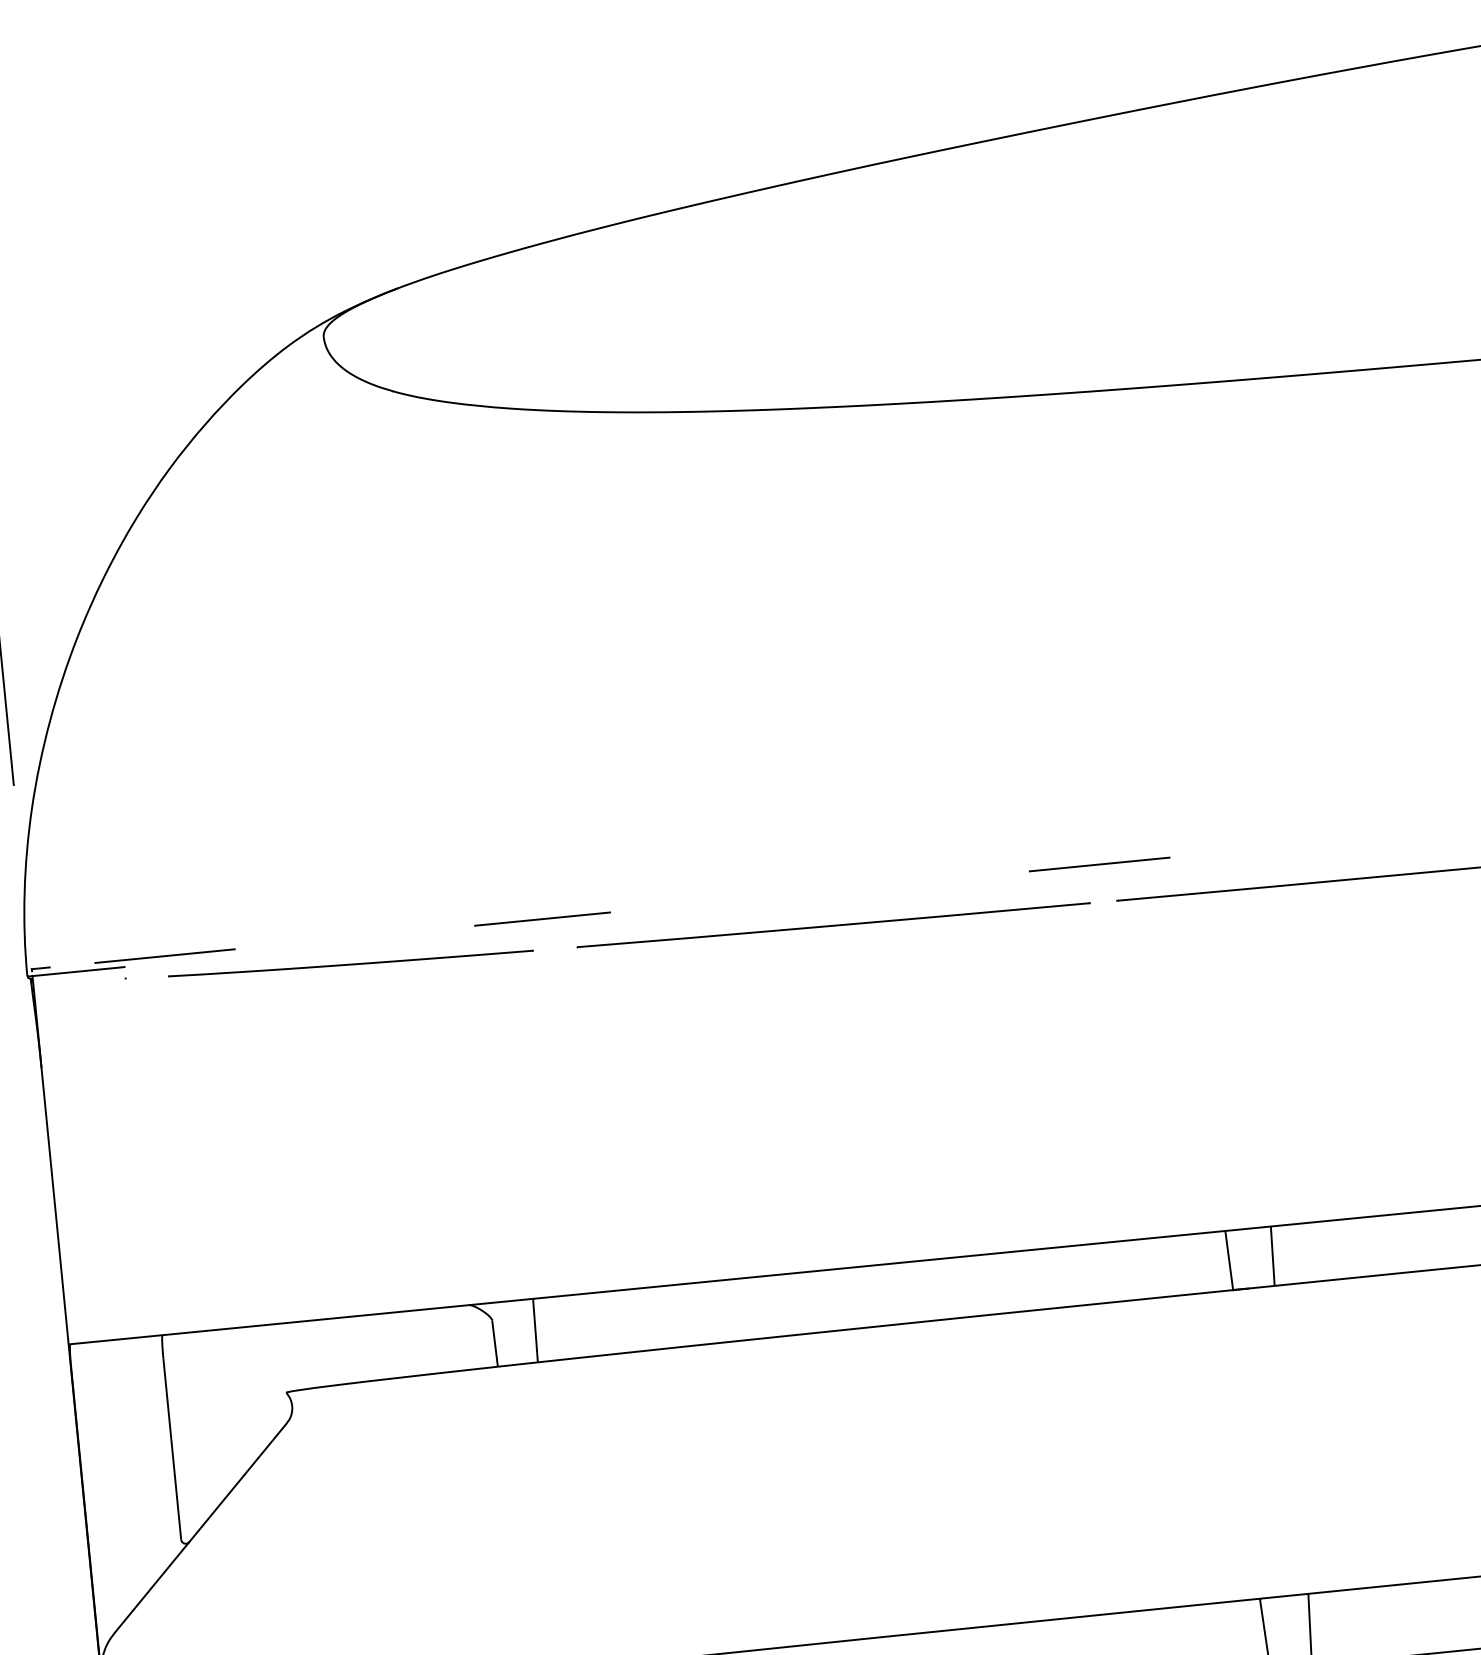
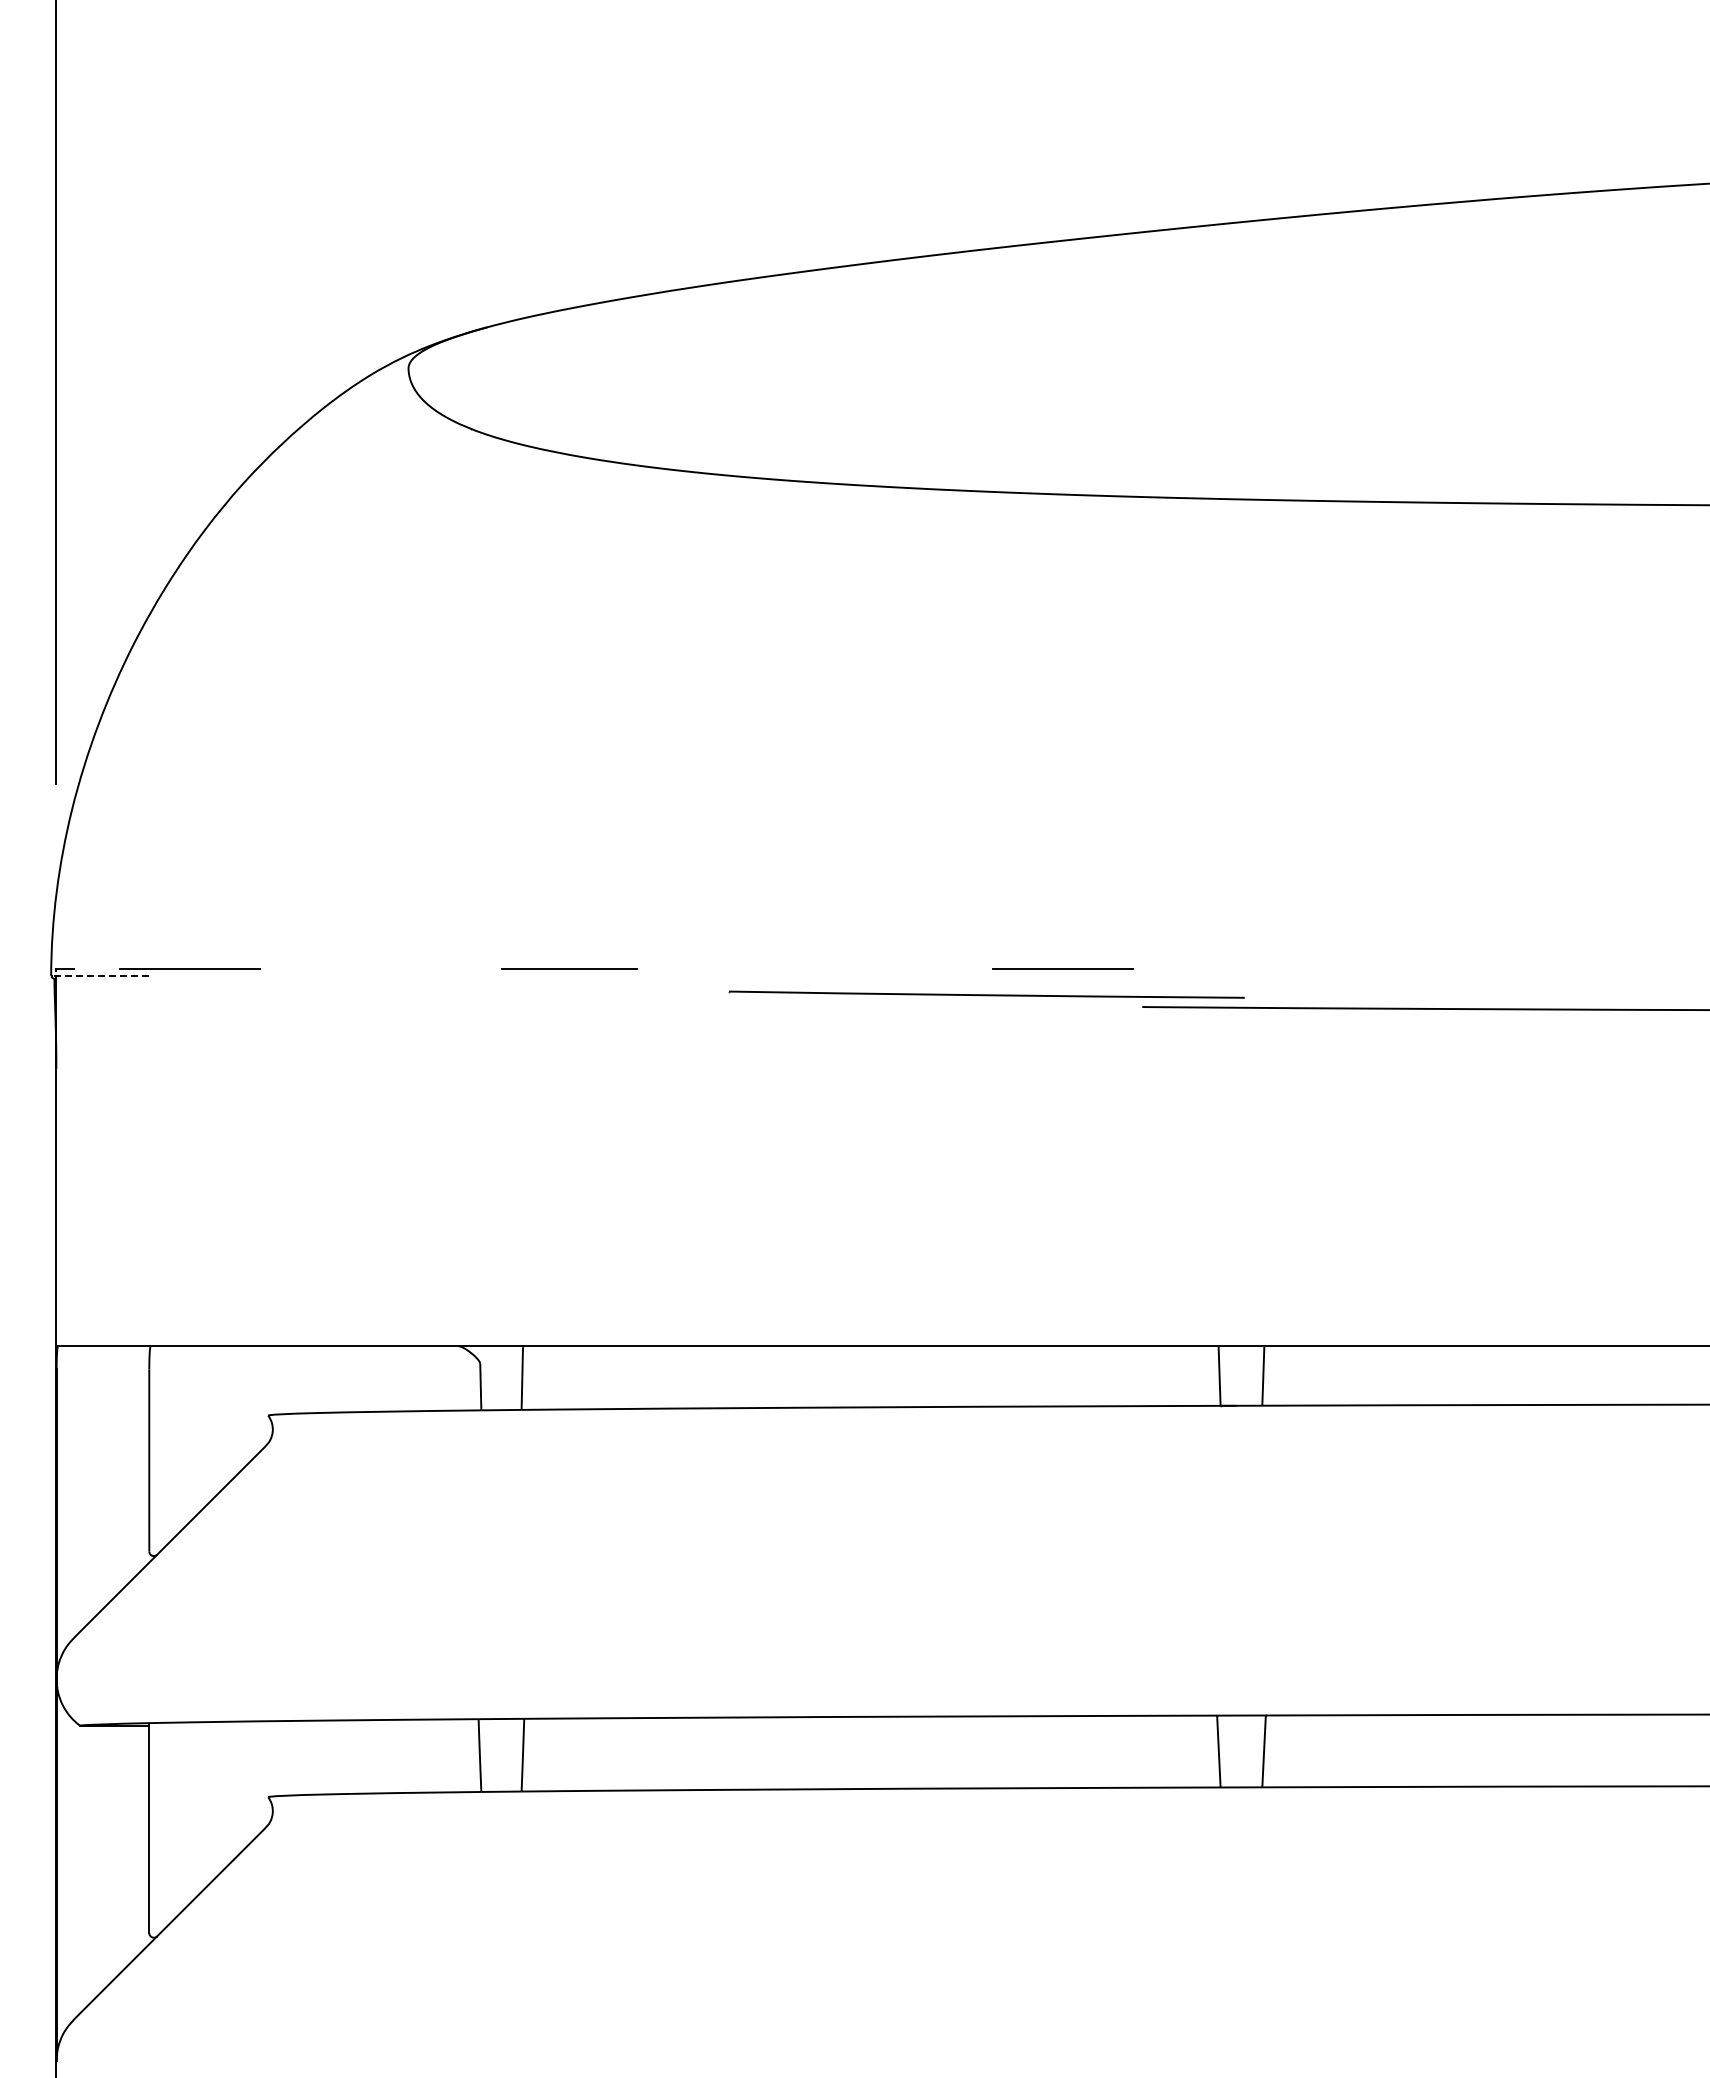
line: (1098, 863) -> (1062, 968), moved
line: (833, 925) -> (986, 994), moved
part: (350, 963) -> (374, 994), removed
line: (75, 972) -> (99, 976), solid -> dashed

